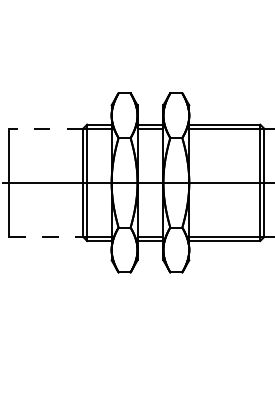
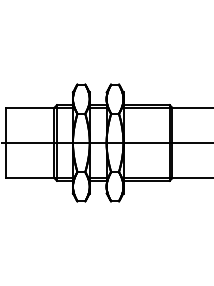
line: (44, 128) -> (29, 107), dashed -> solid
line: (46, 237) -> (30, 178), dashed -> solid

